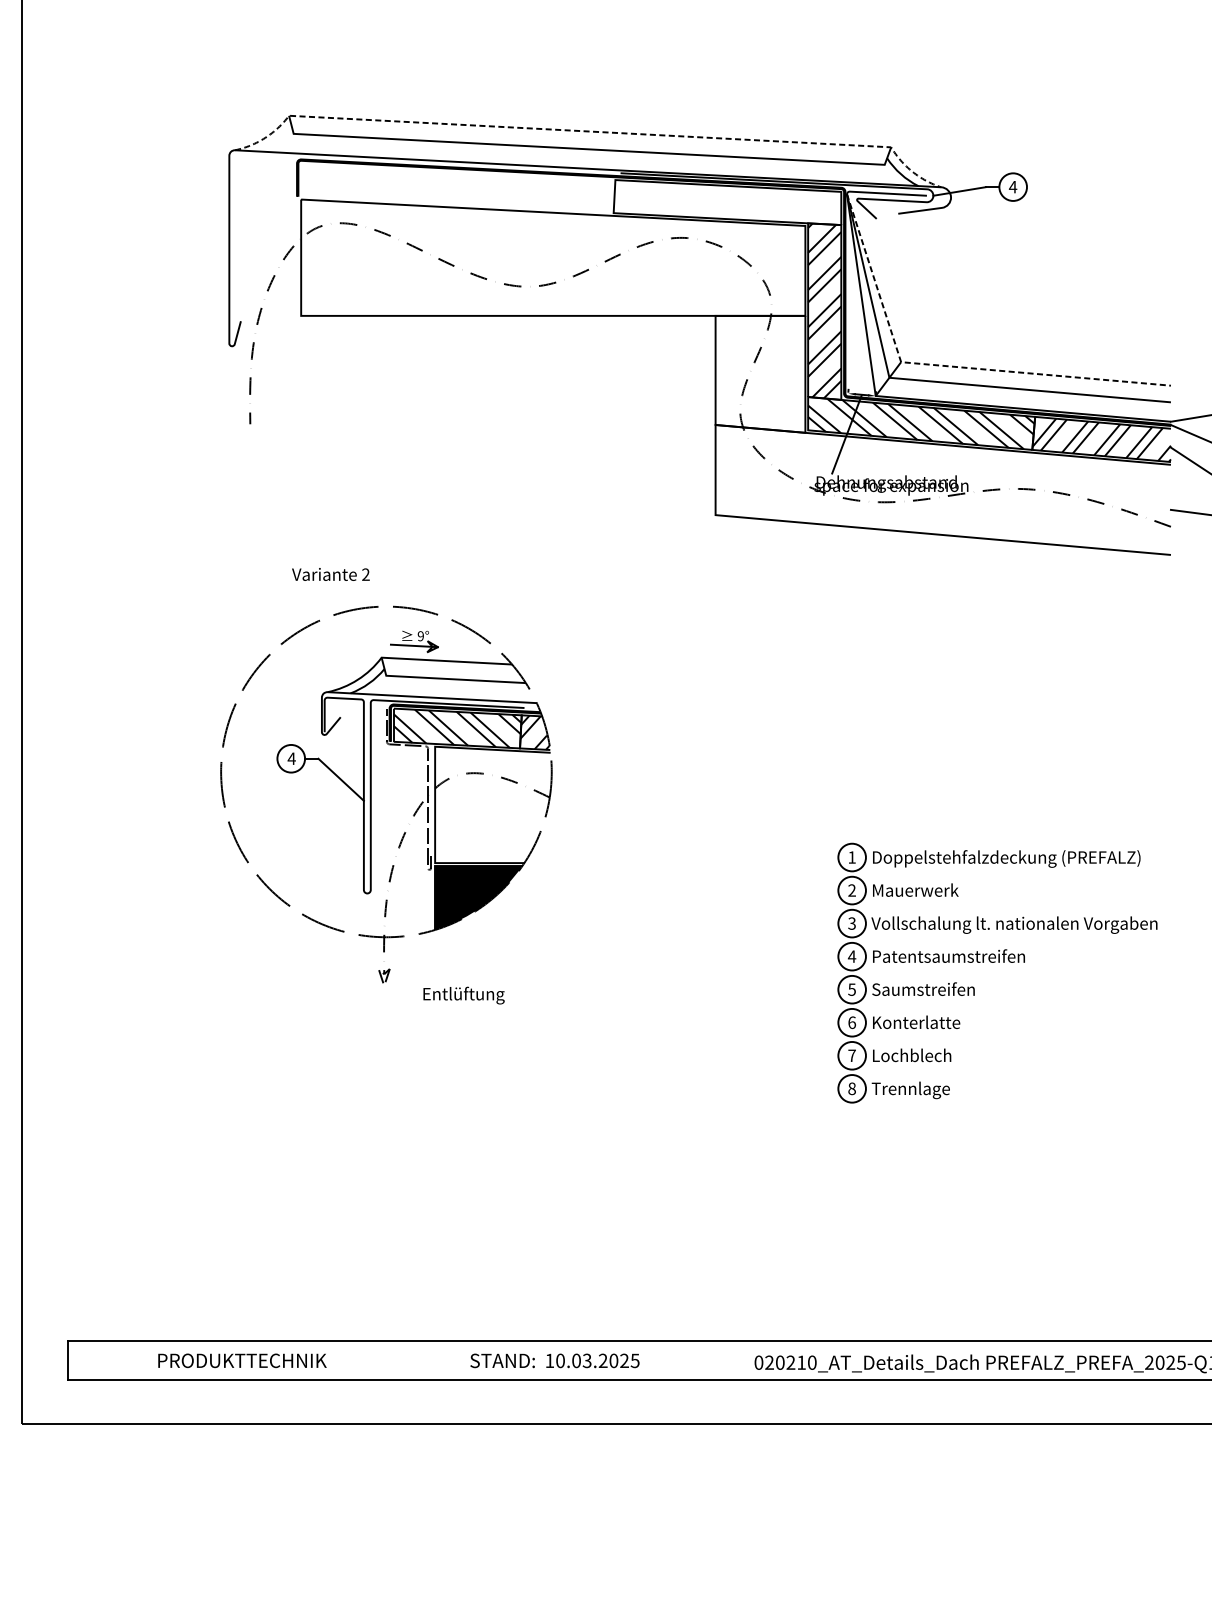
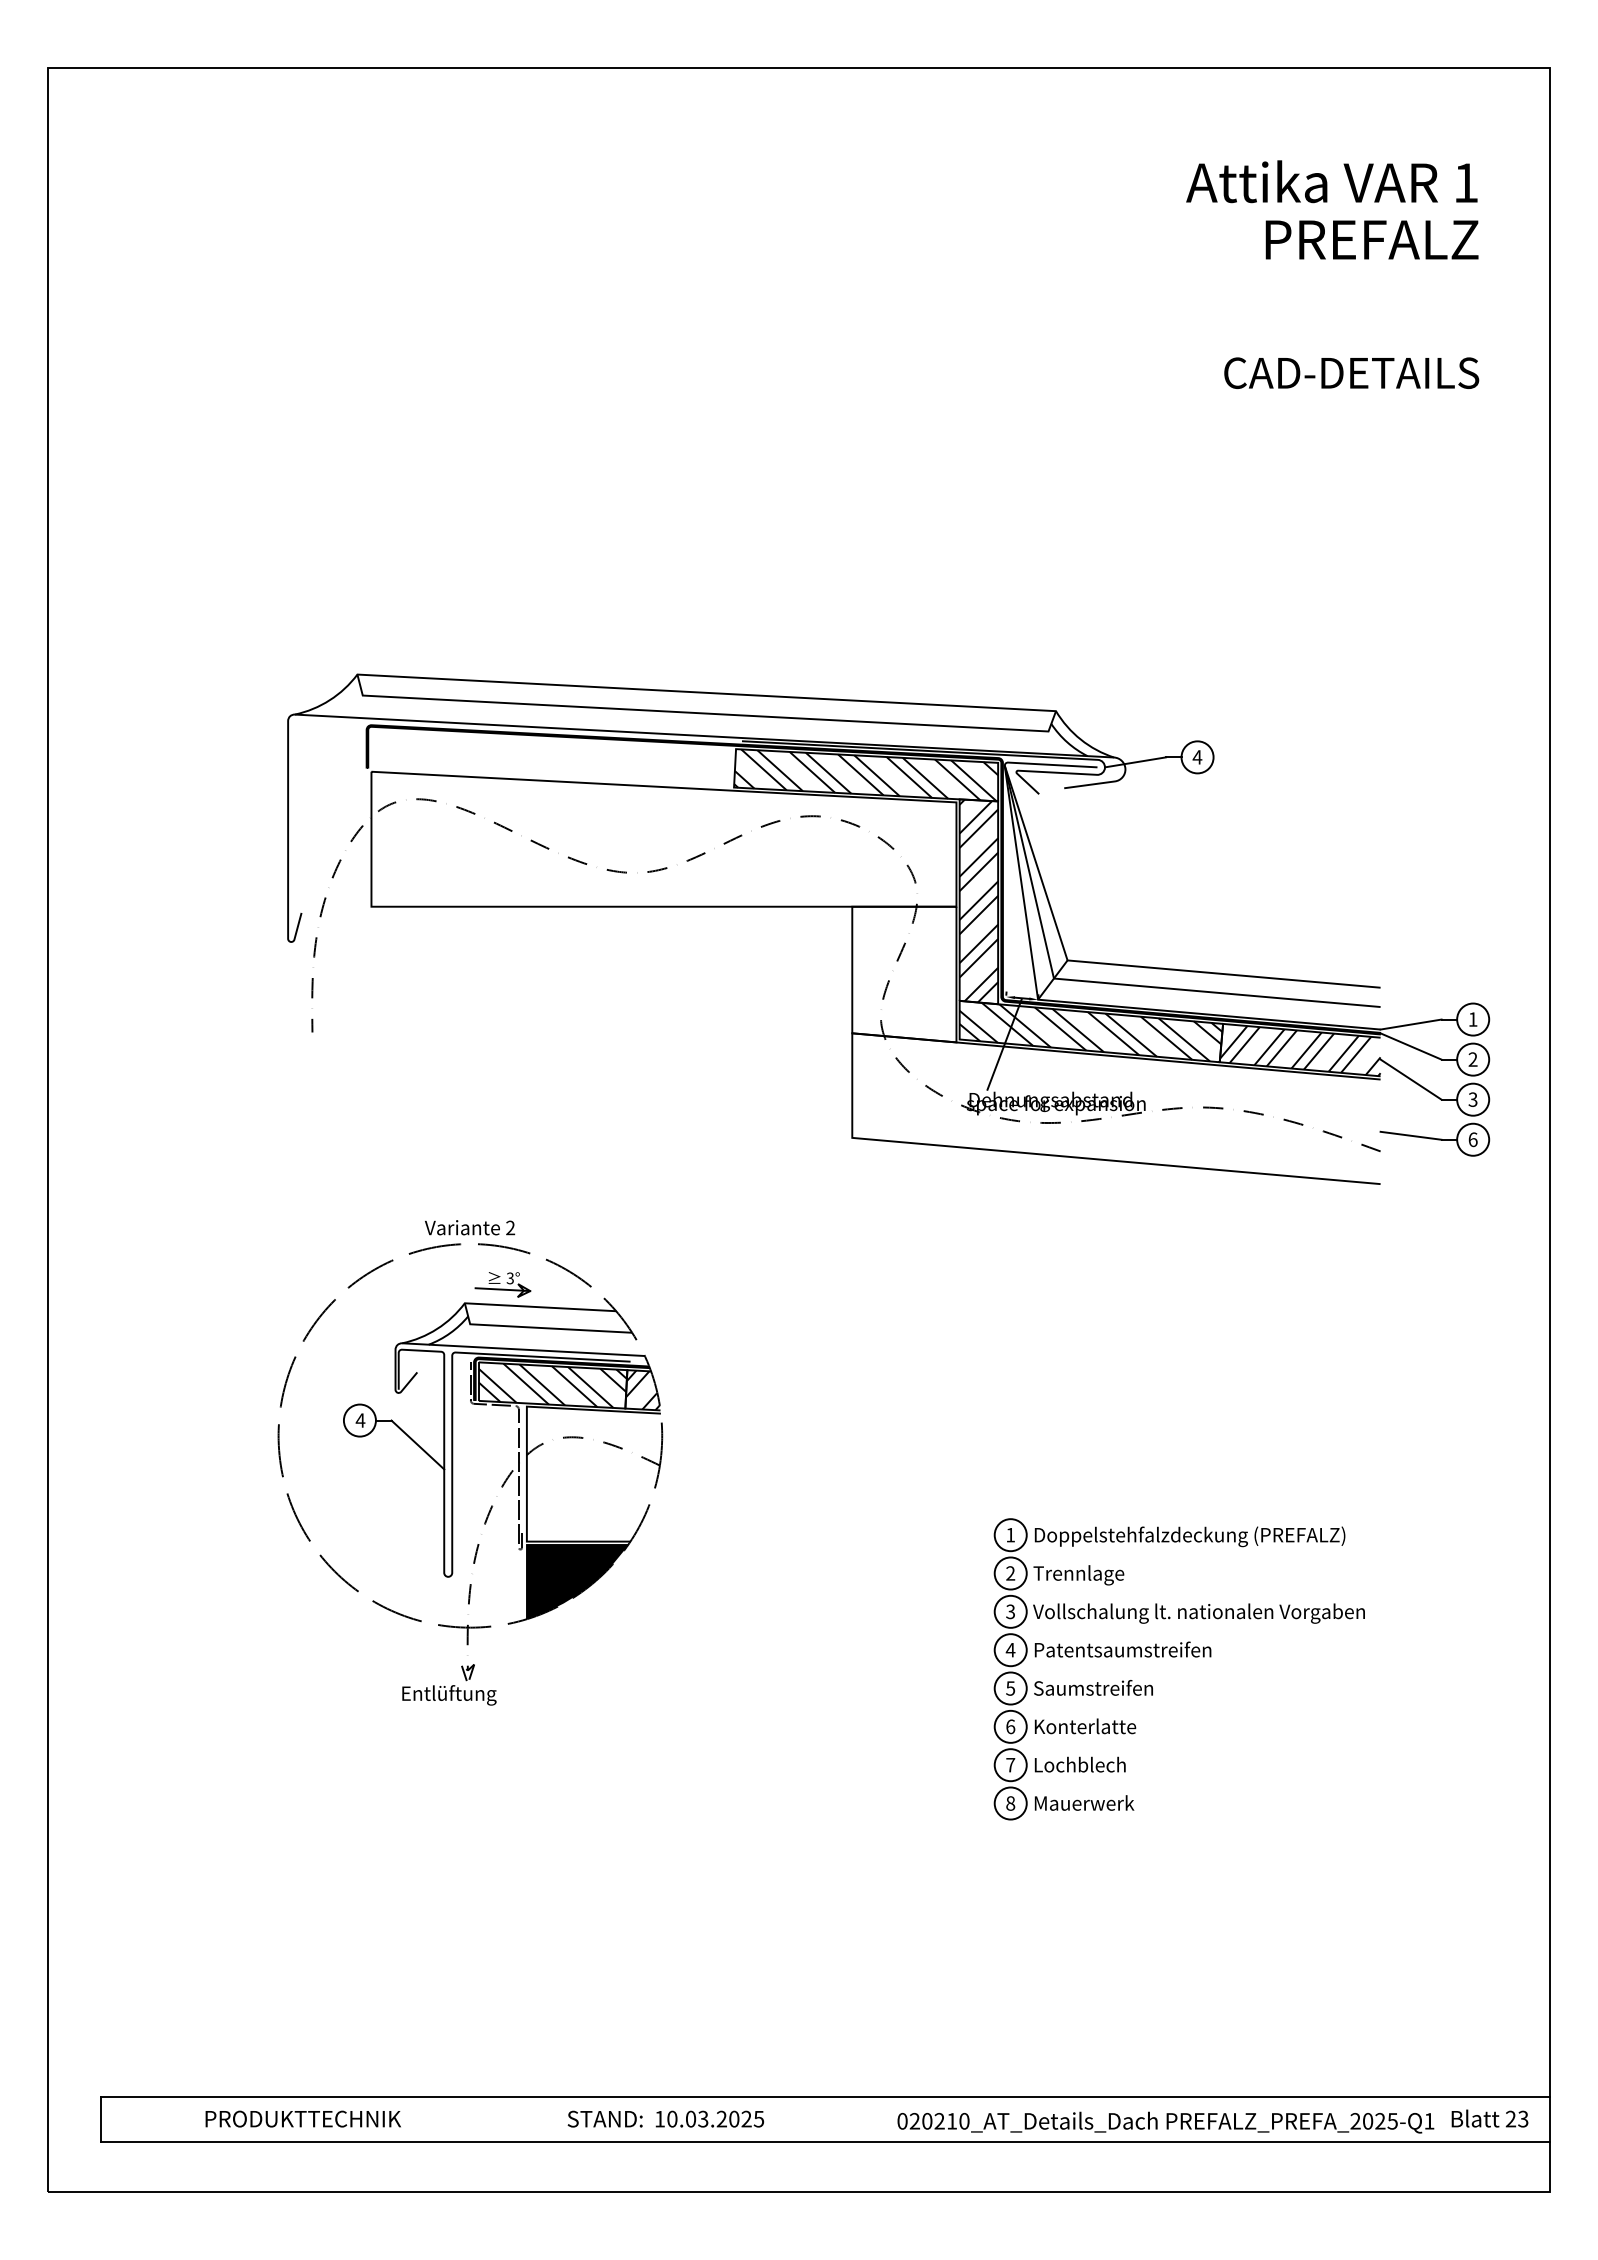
line: (589, 131) -> (706, 692), dashed -> solid
hatch: (727, 202) -> (866, 775), added
line: (948, 366) -> (1122, 965), dashed -> solid
text: (331, 574) -> (470, 1227), moved
text: (420, 636) -> (509, 1278), 9° -> 3°
text: (914, 892) -> (1083, 1575), Mauerwerk -> Trennlage
text: (464, 995) -> (449, 1695), moved
text: (914, 1090) -> (1083, 1805), Trennlage -> Mauerwerk

